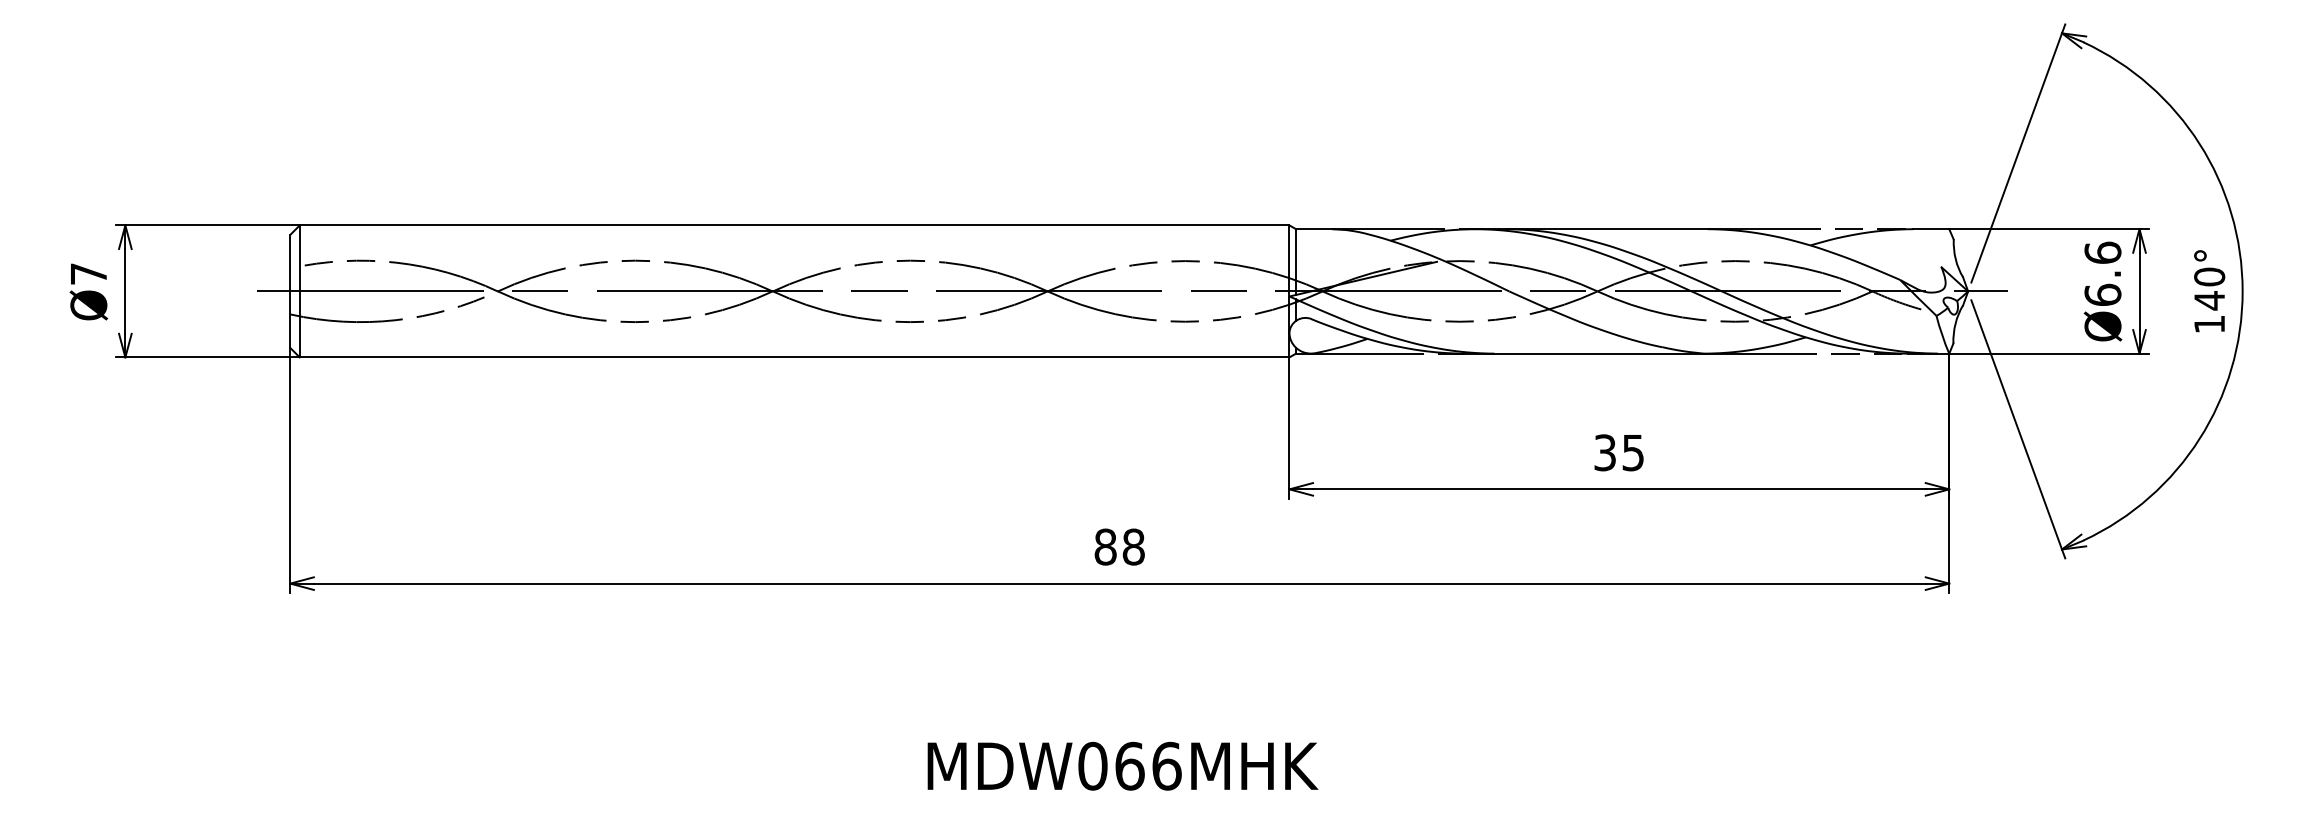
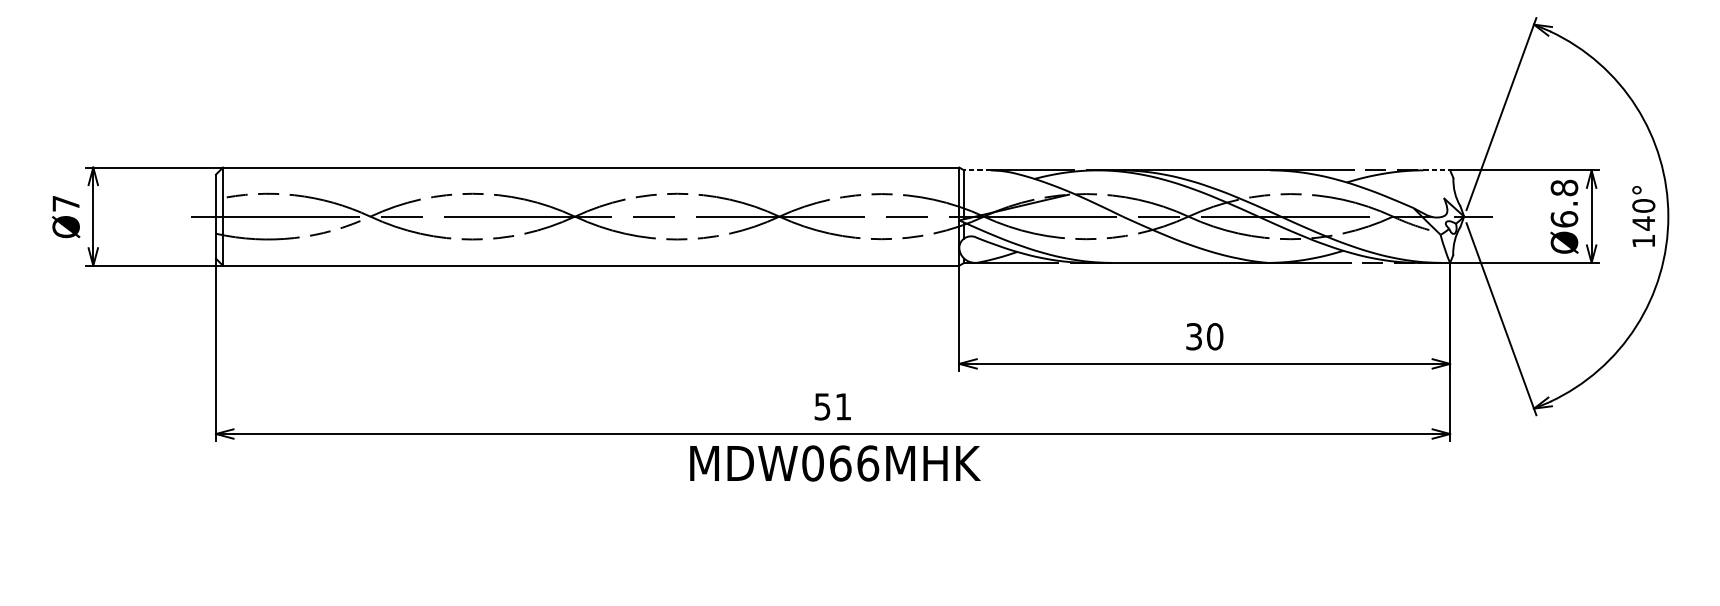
line: (1313, 229) -> (977, 170), solid -> dashed
line: (1931, 229) -> (1436, 170), solid -> dashed
text: (2102, 252) -> (1564, 187), Ø6.6 -> Ø6.8
text: (1633, 452) -> (1215, 336), 35 -> 30
text: (1119, 546) -> (832, 406), 88 -> 51
text: (1122, 765) -> (835, 462), moved

